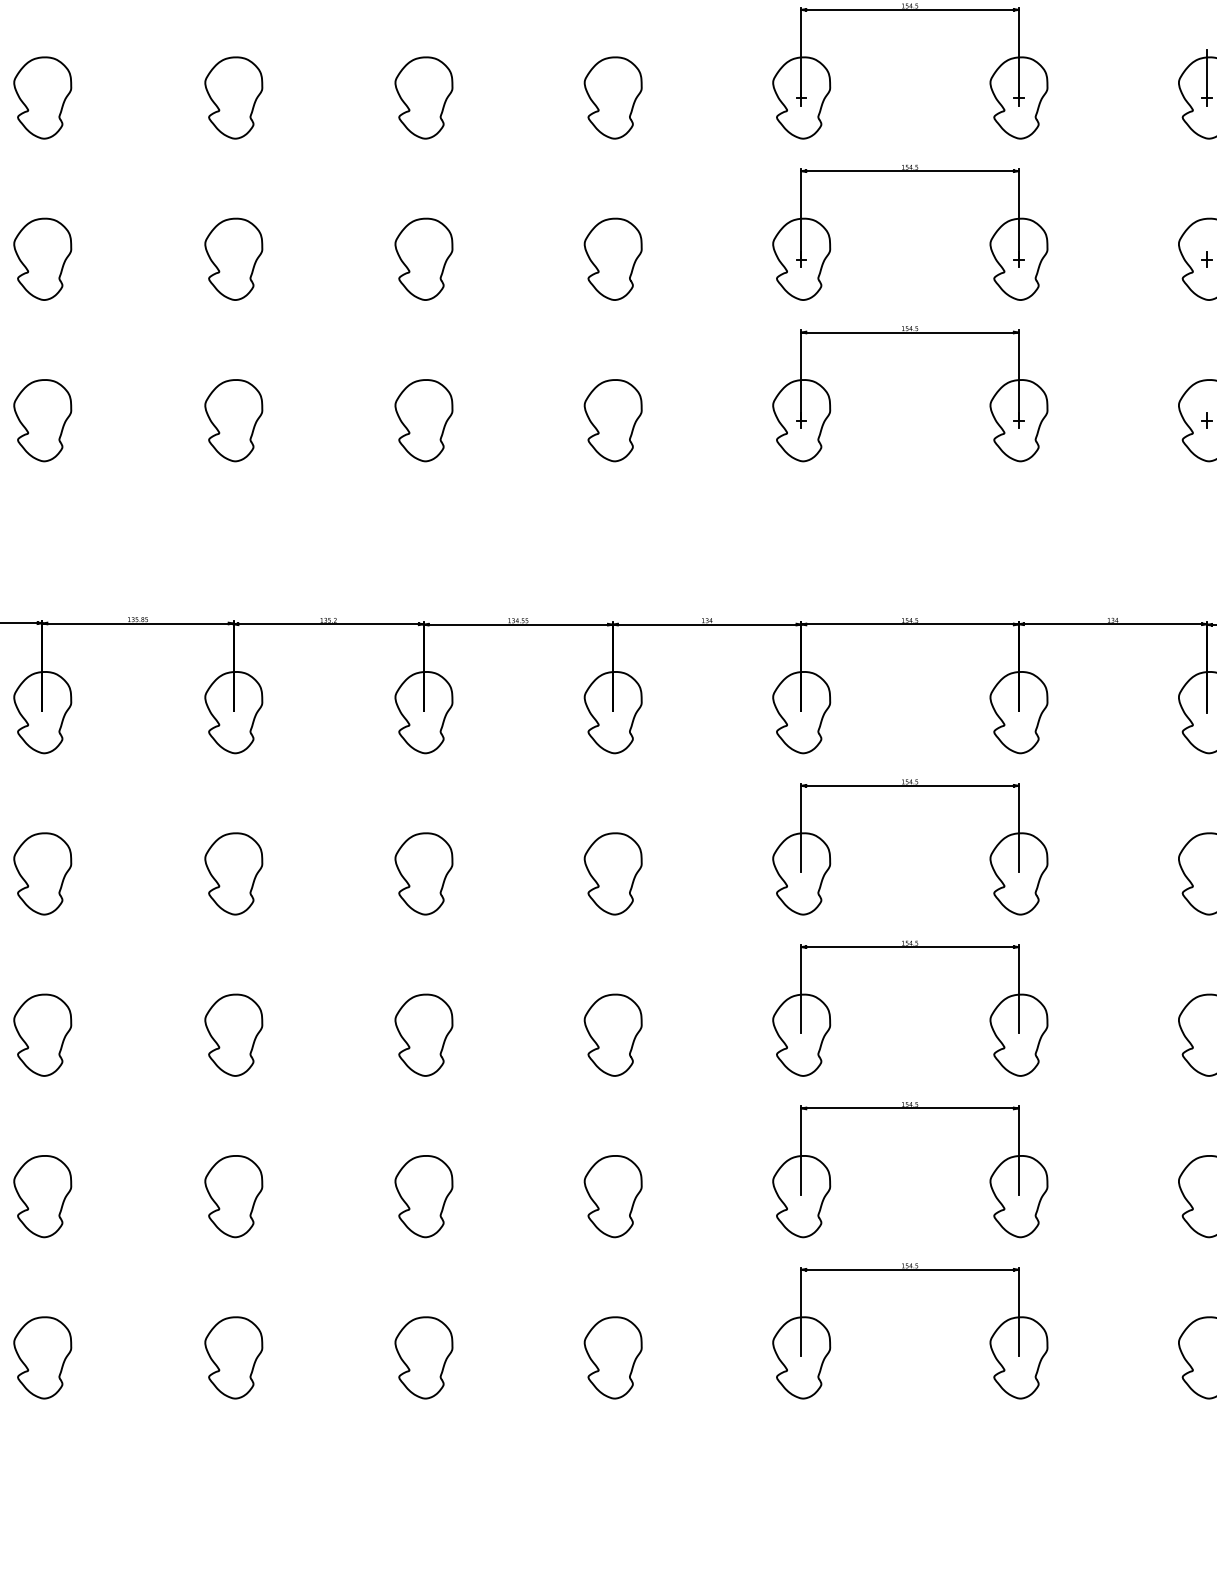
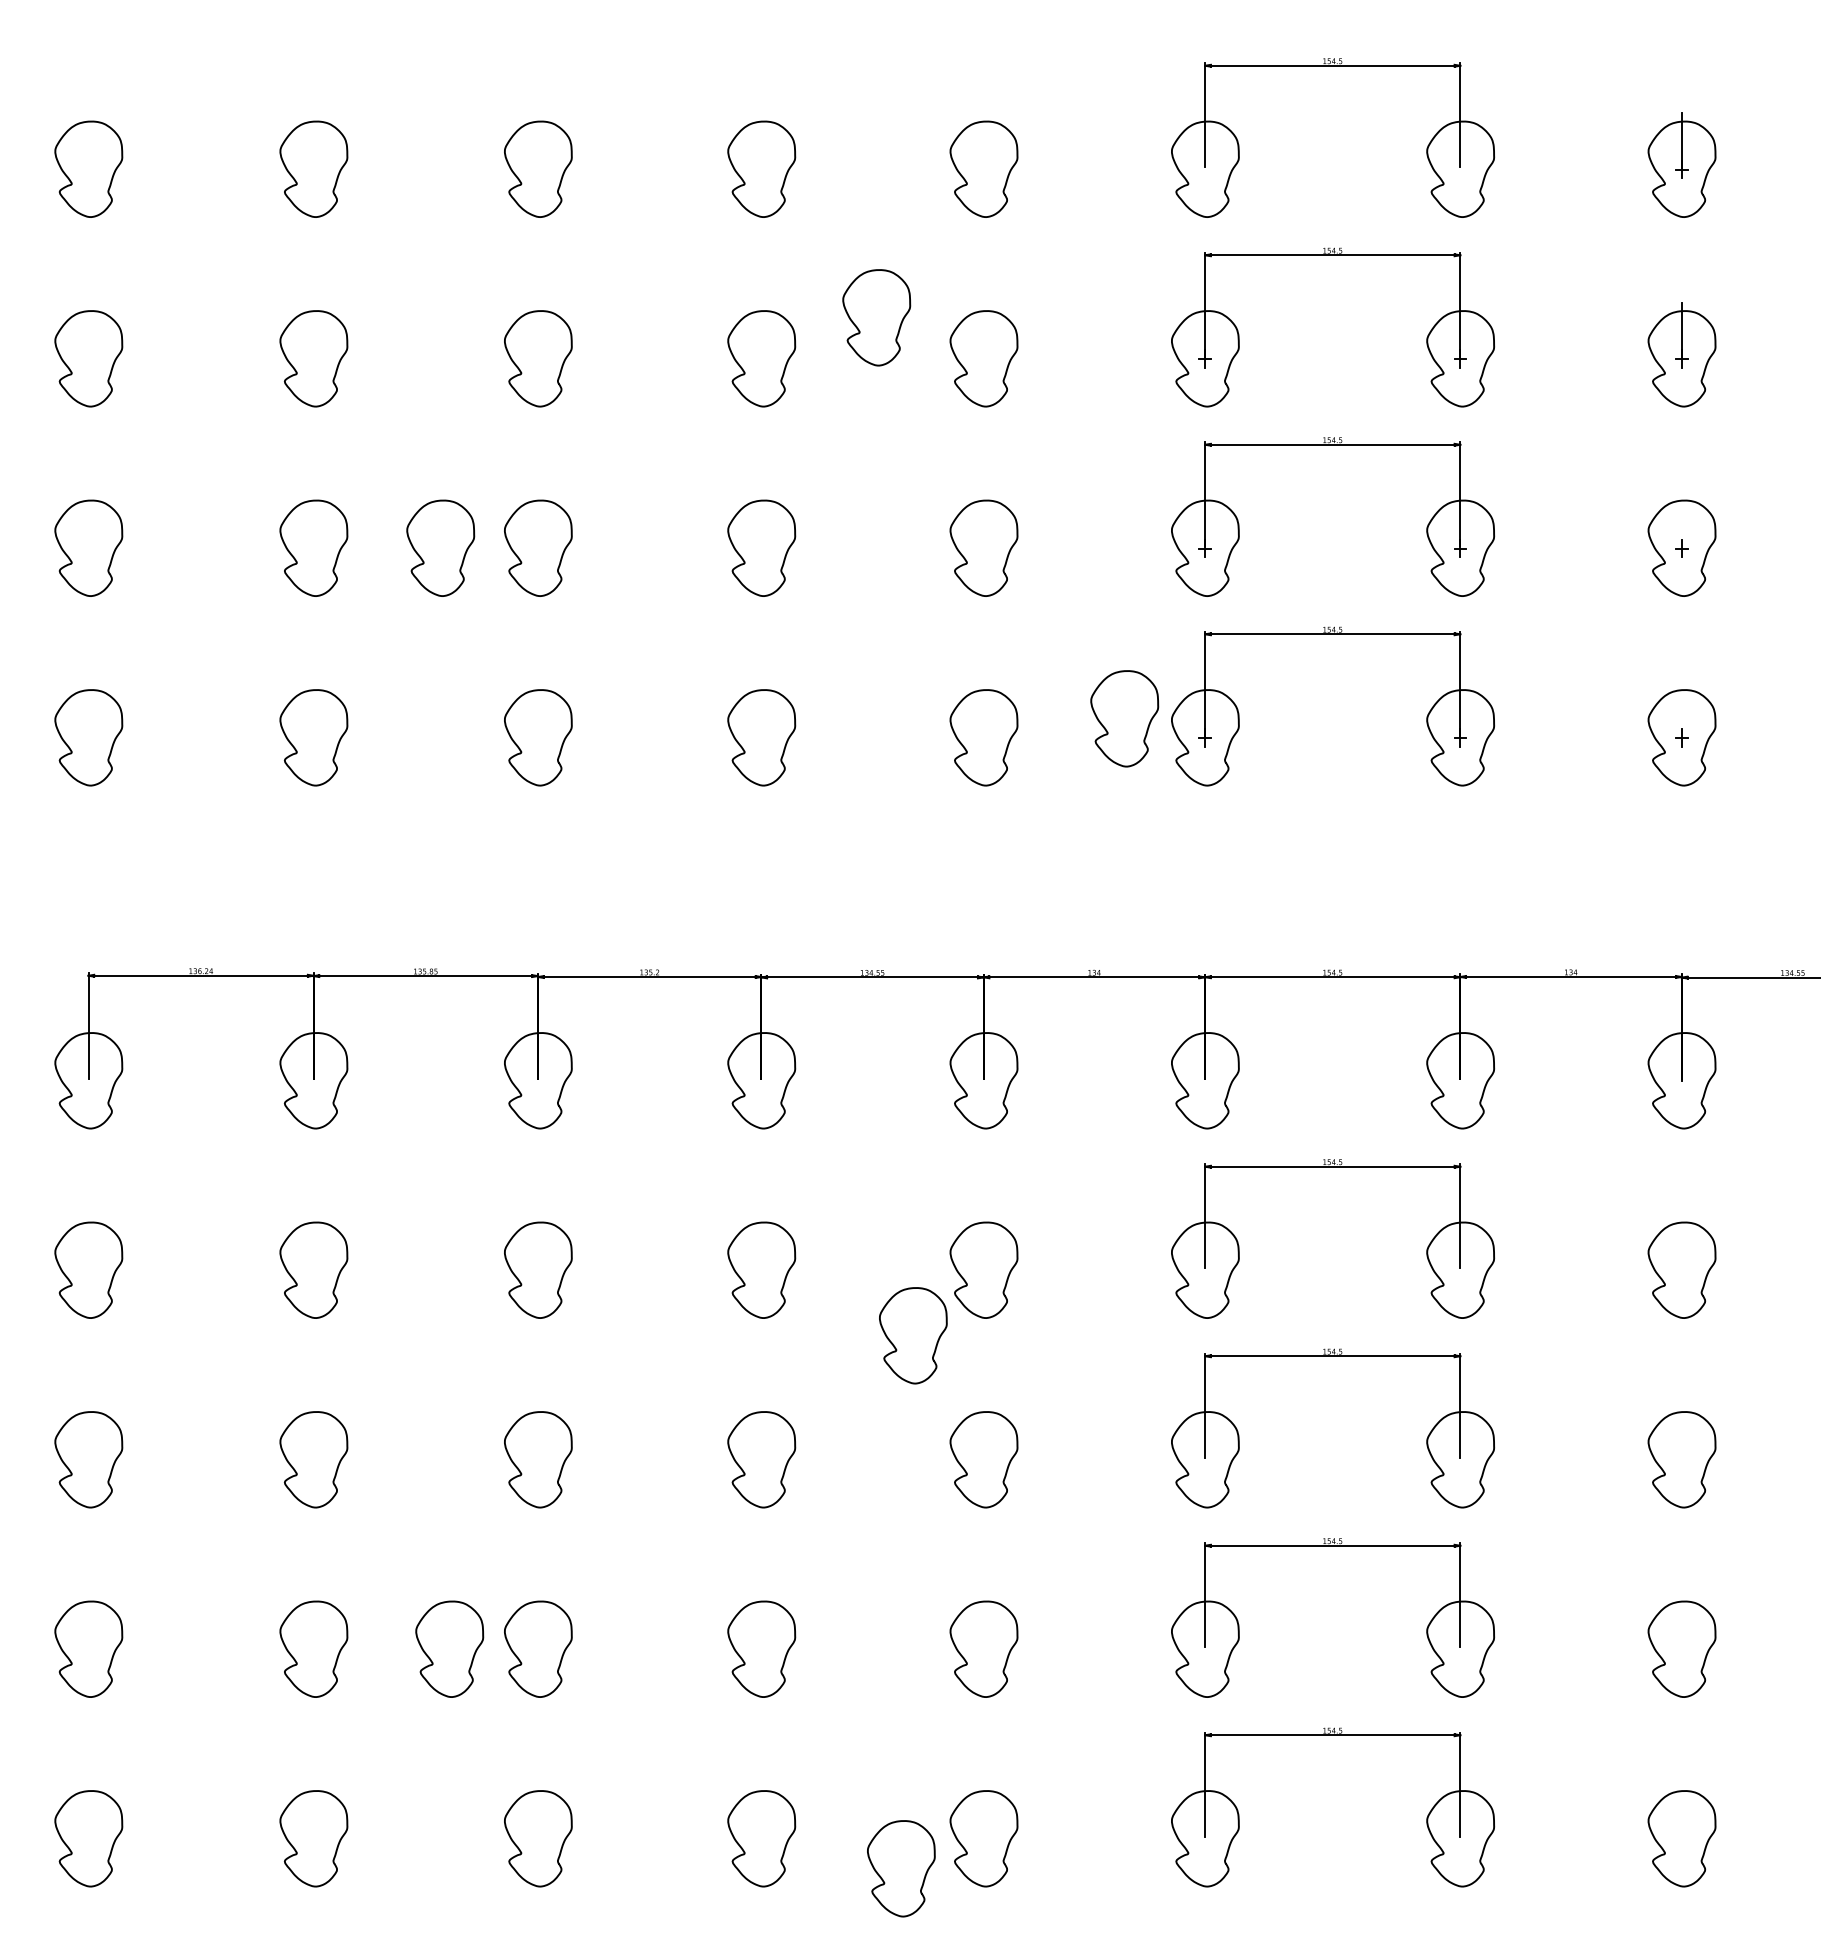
curve: (507, 73) -> (859, 329), added
curve: (135, 268) -> (422, 558), added
curve: (718, 414) -> (1107, 730), added
curve: (537, 938) -> (895, 1346), added
curve: (142, 1205) -> (431, 1659), added
curve: (527, 1392) -> (883, 1879), added

